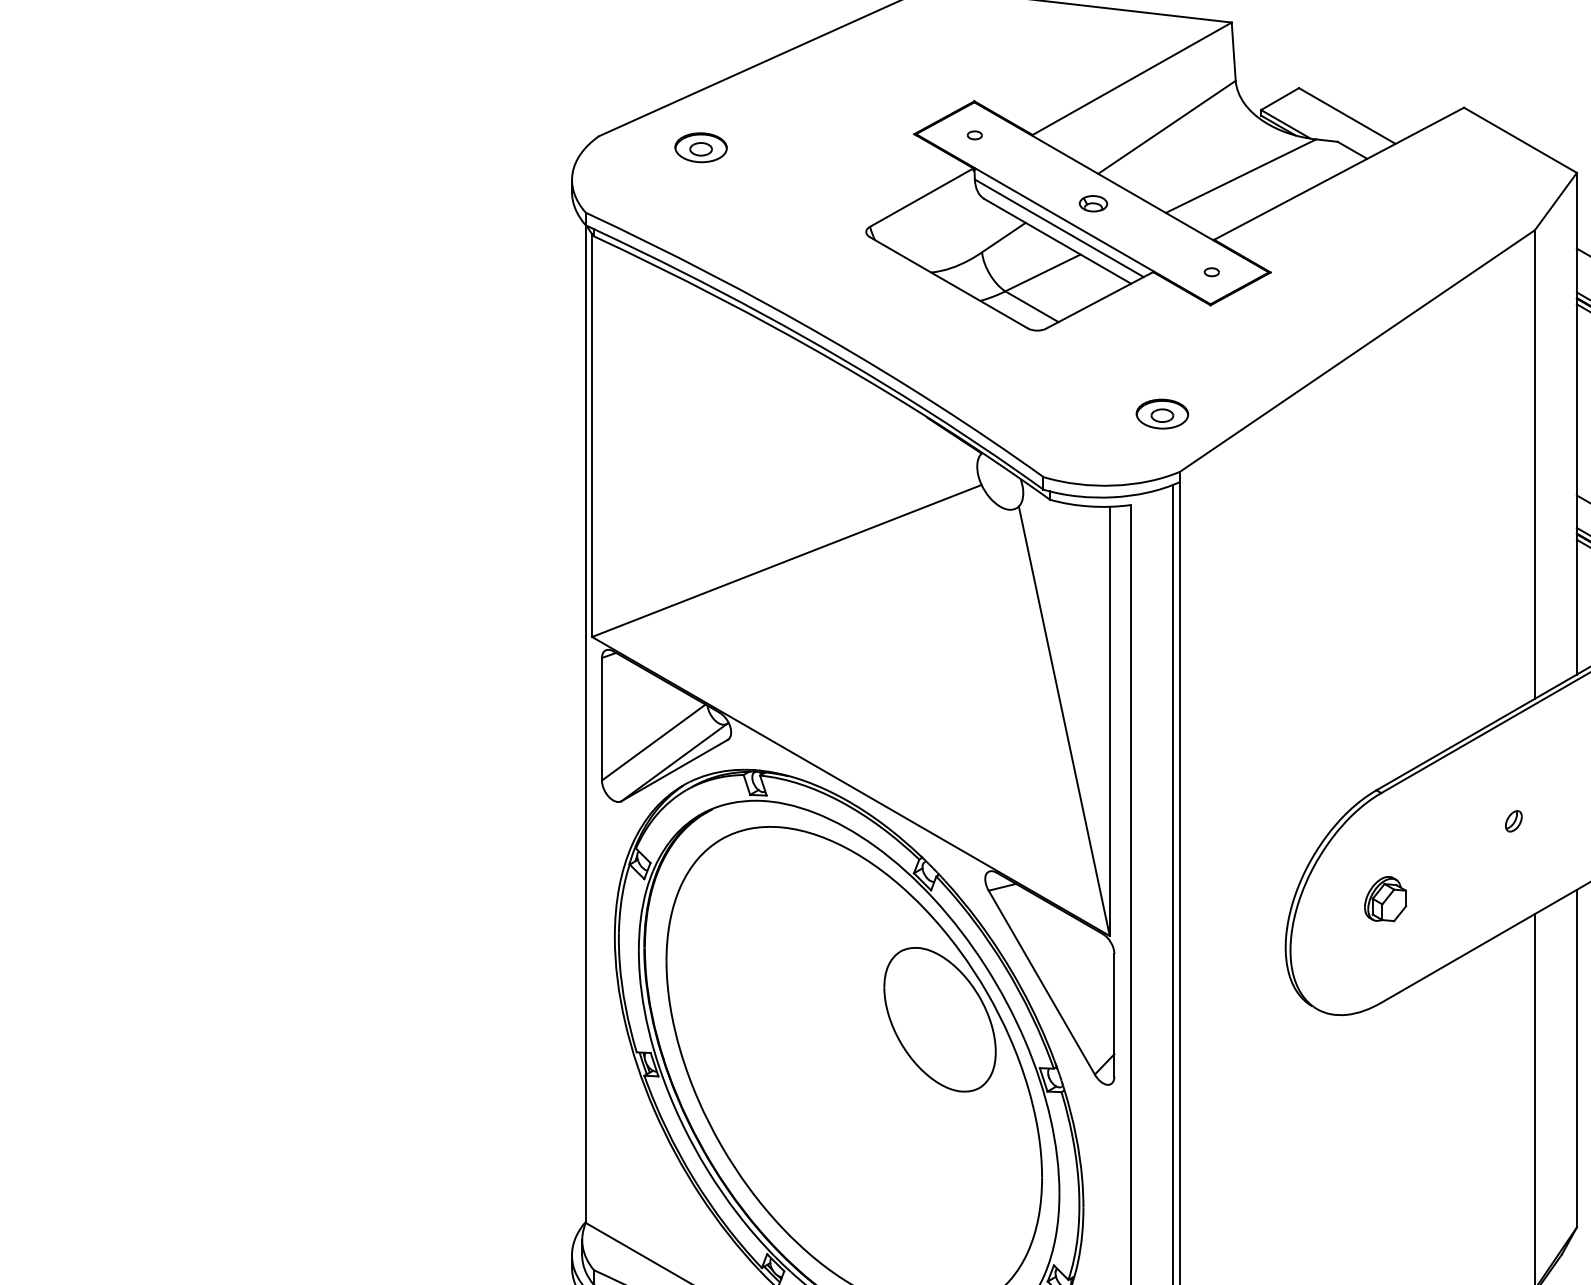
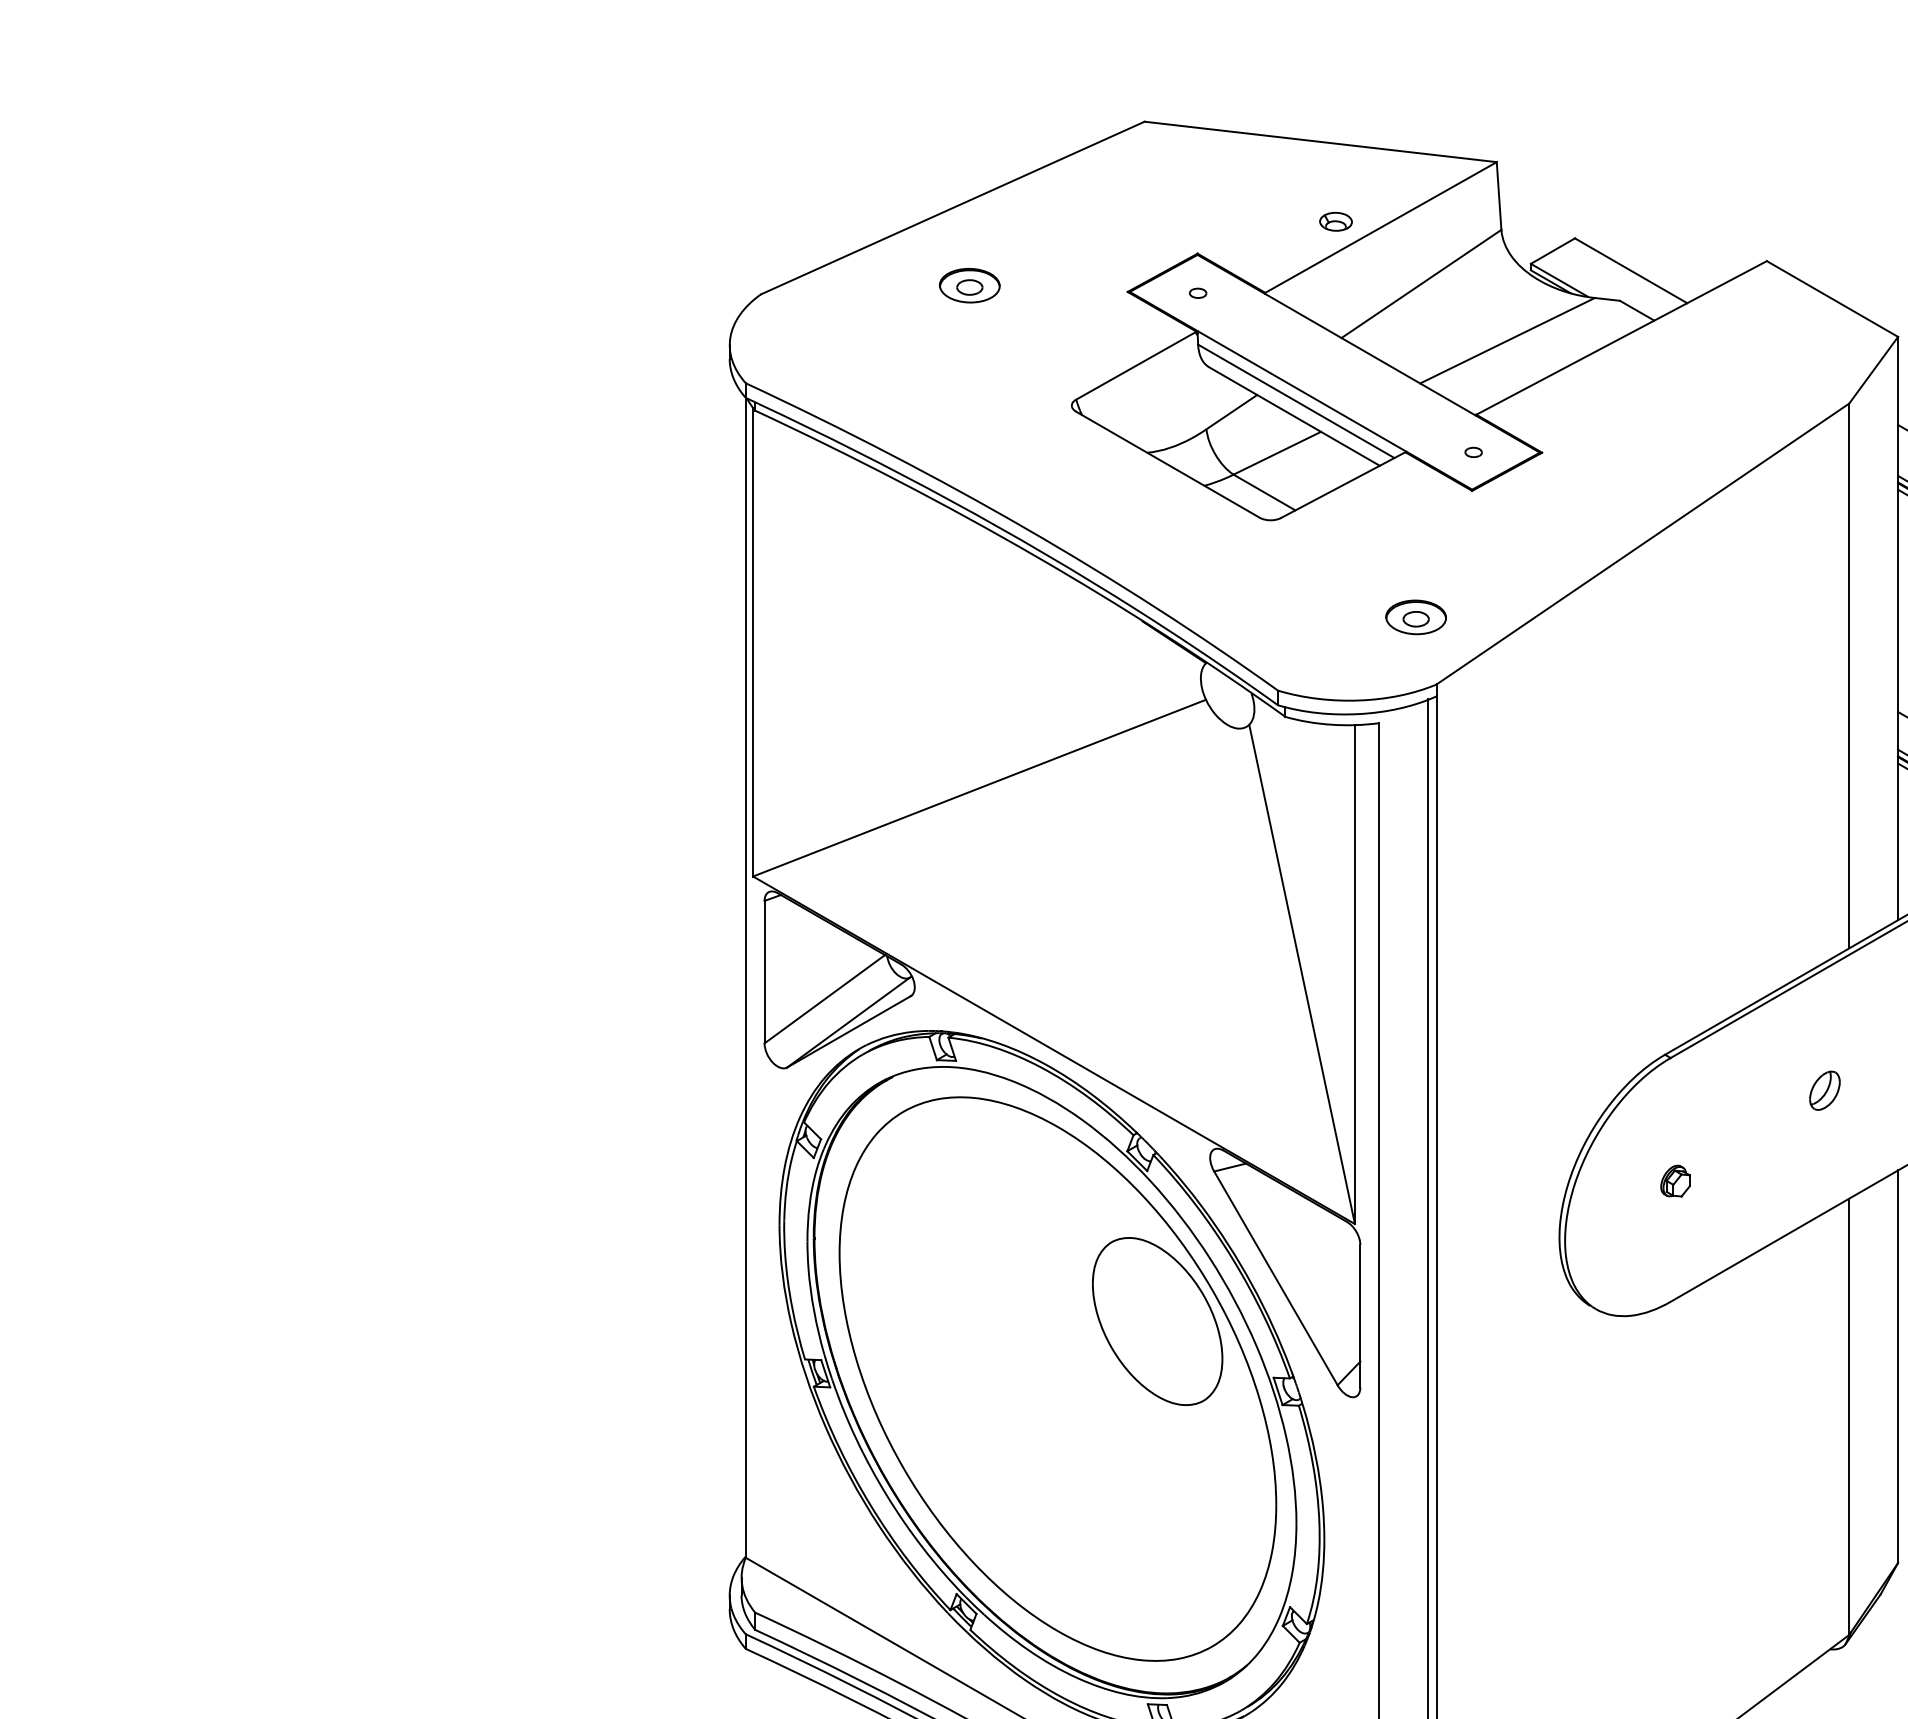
part: (700, 147) -> (969, 285), moved
part: (1093, 203) -> (1335, 221), moved
part: (1513, 821) -> (1824, 1090), size x1.6
part: (1385, 898) -> (1675, 1180), size x0.6

